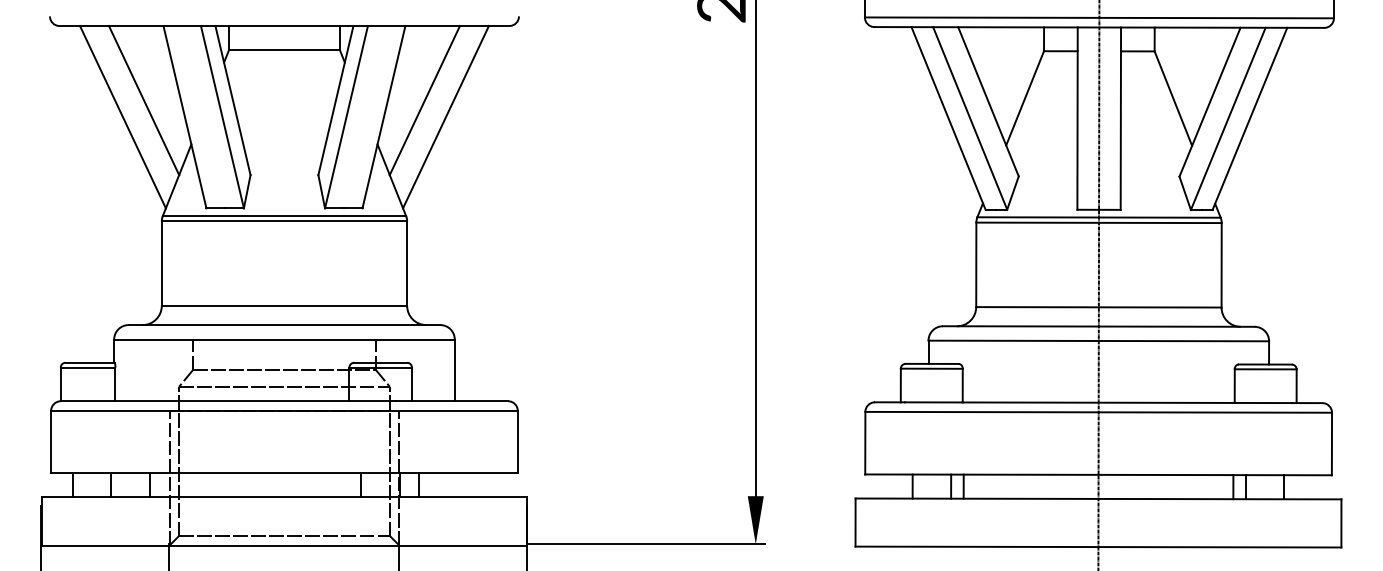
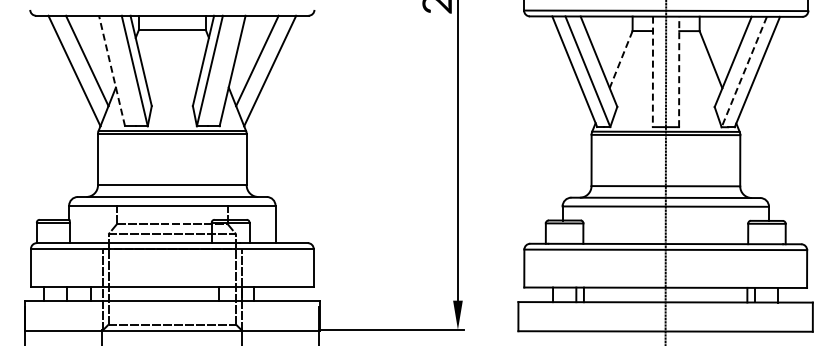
line: (1025, 98) -> (621, 59), solid -> dashed
line: (185, 118) -> (112, 71), solid -> dashed
line: (1121, 118) -> (679, 71), solid -> dashed
line: (1076, 119) -> (652, 72), solid -> dashed
line: (1228, 119) -> (744, 72), solid -> dashed

